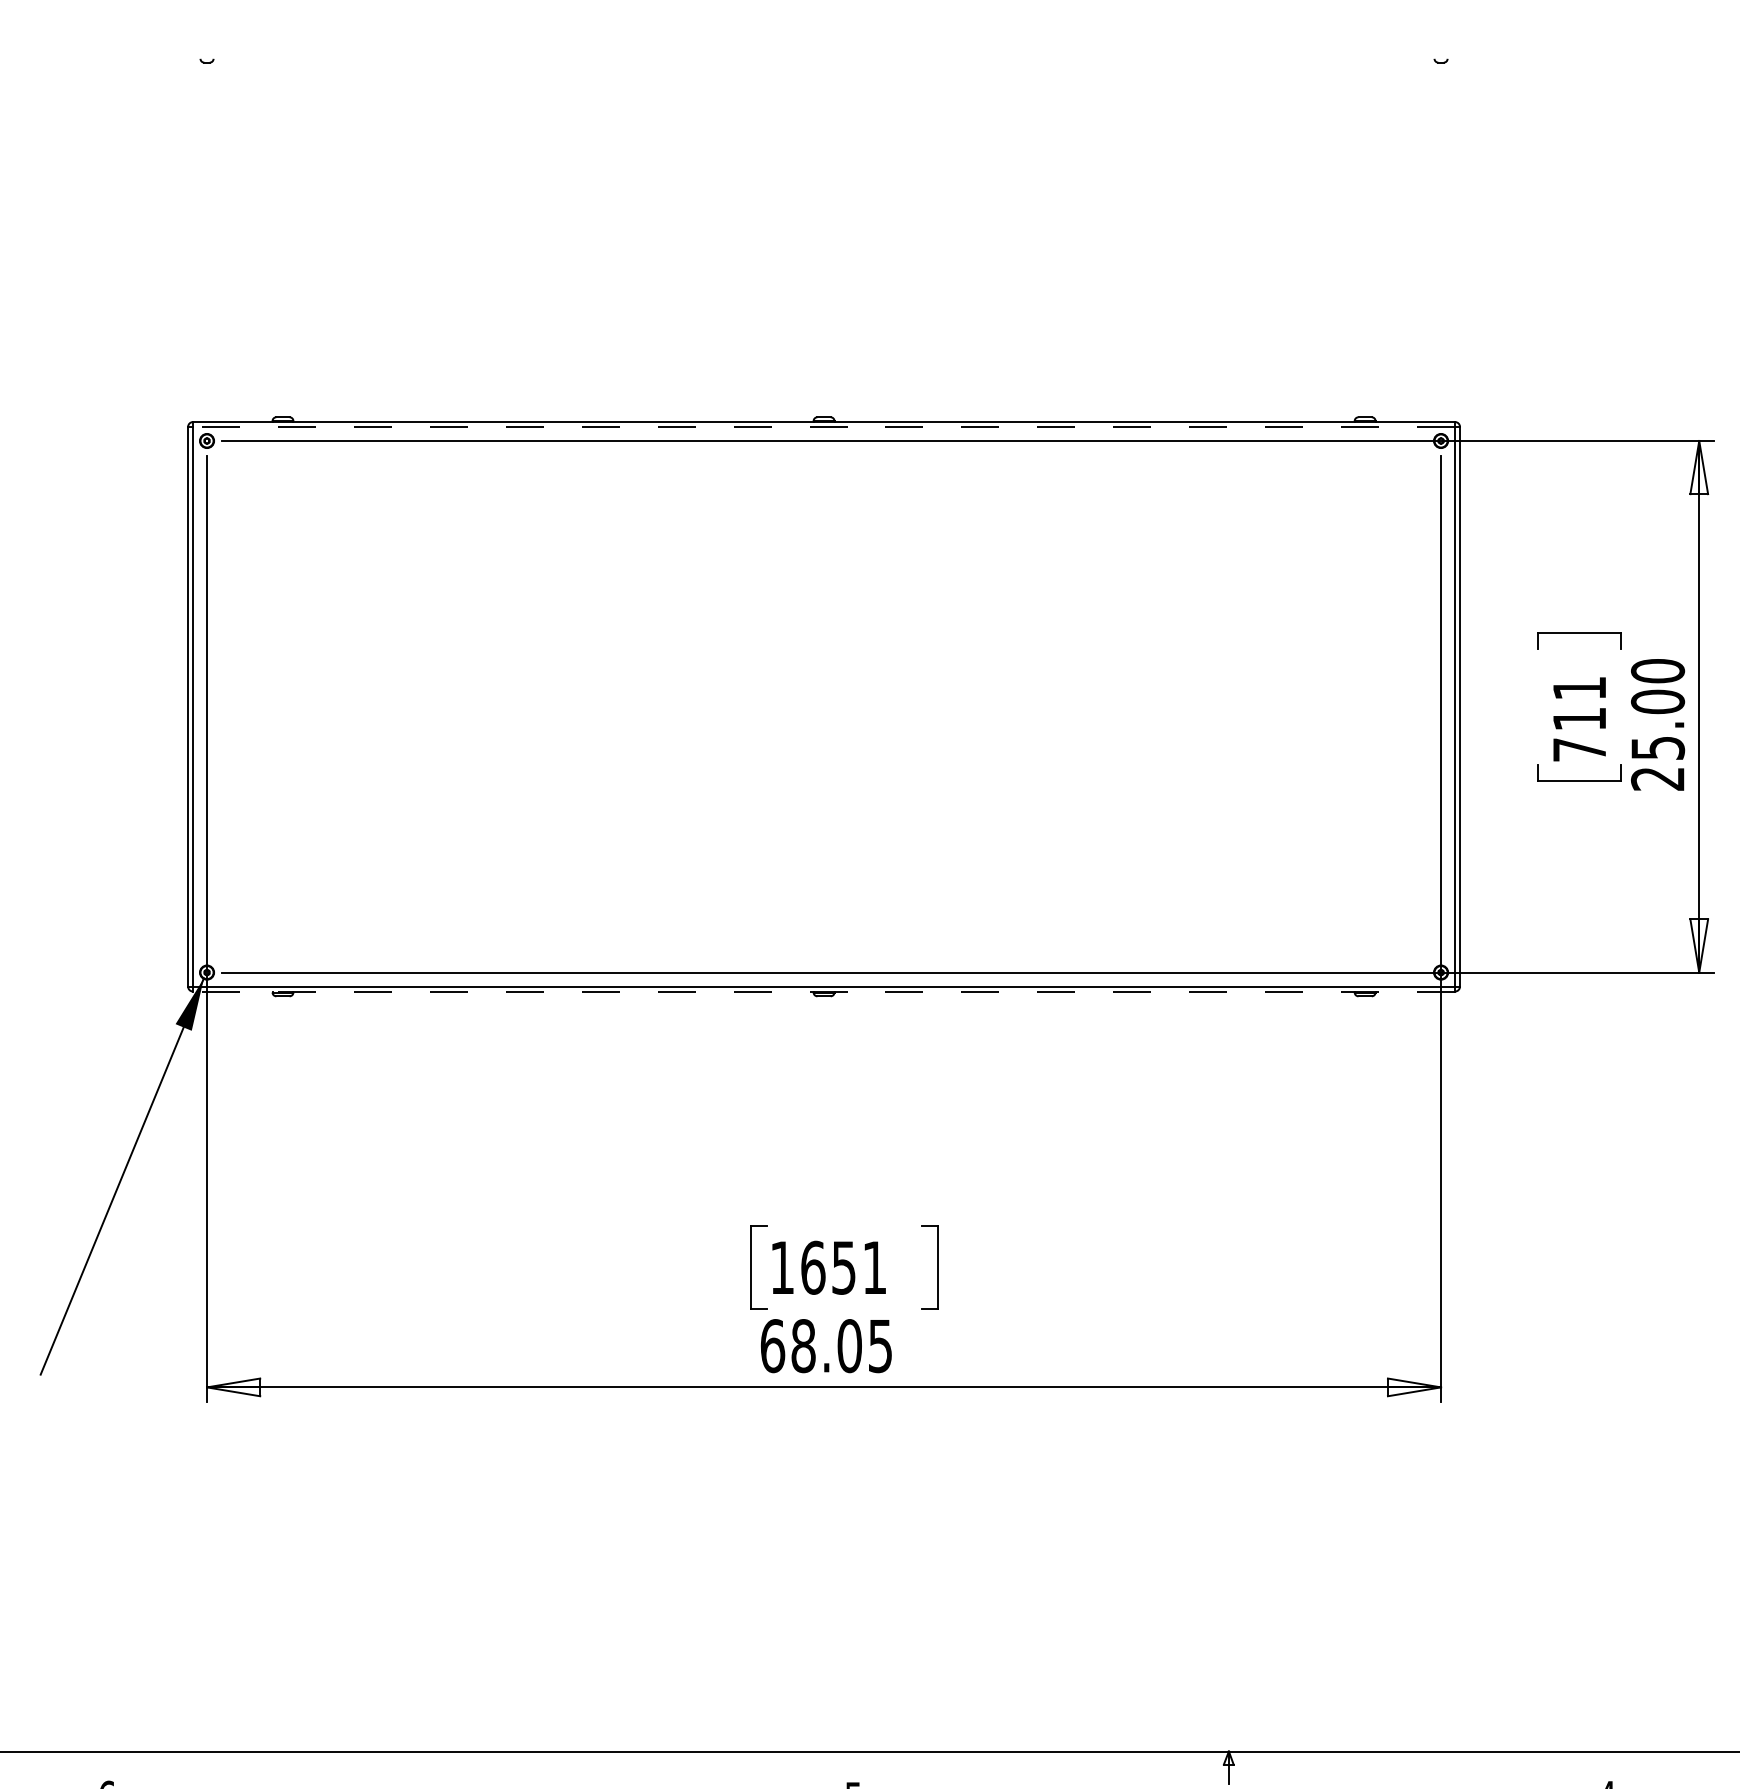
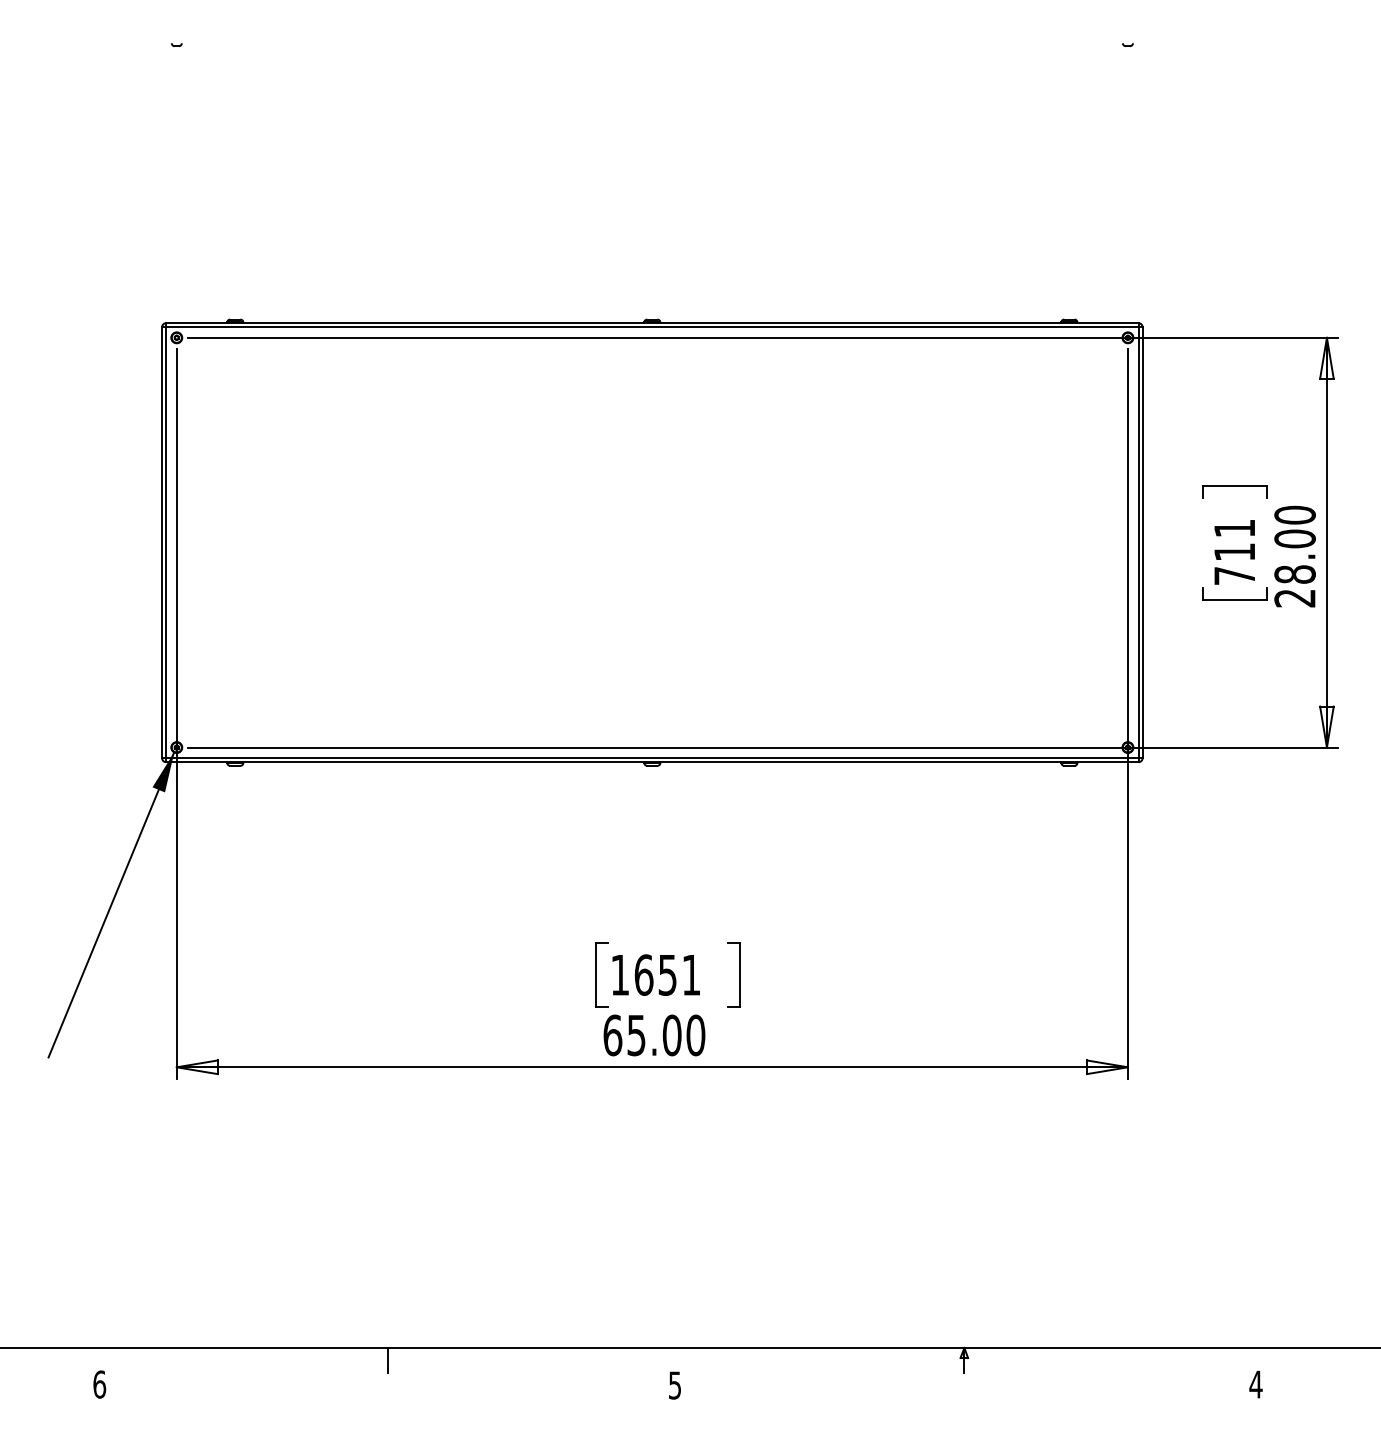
line: (822, 427) -> (651, 327), dashed -> solid
text: (1657, 748) -> (1294, 574), 25.00 -> 28.00
line: (822, 991) -> (651, 762), dashed -> solid
text: (842, 1346) -> (666, 1035), 68.05 -> 65.00
line: (481, 1766) -> (388, 1359), added

